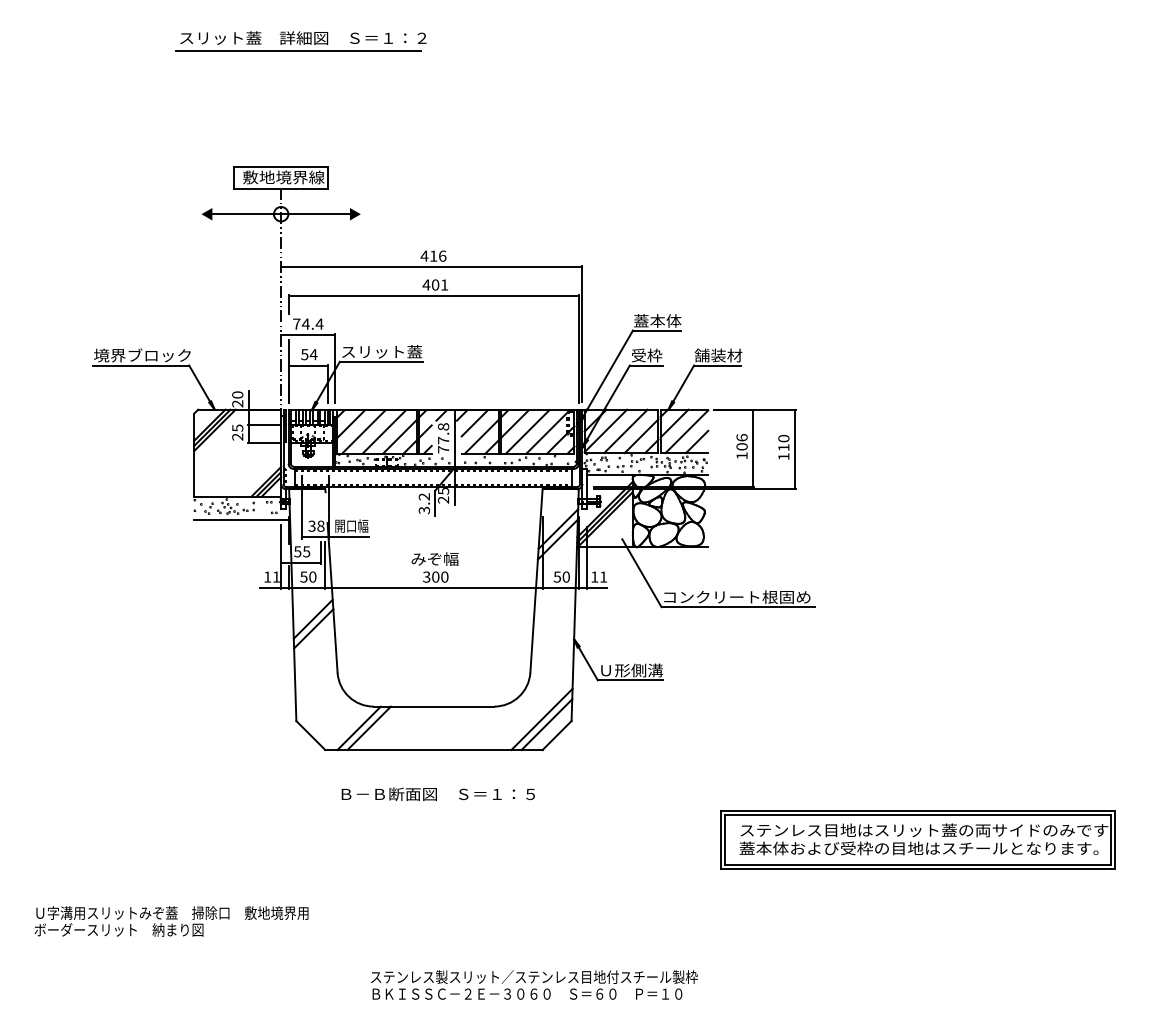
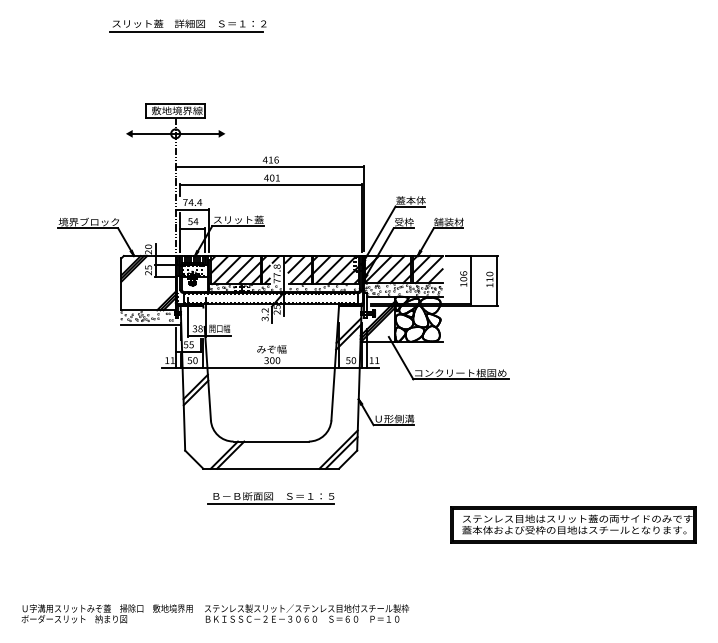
line: (432, 807) -> (270, 504), added
text: (170, 920) -> (106, 613), moved
text: (535, 984) -> (307, 613), moved

